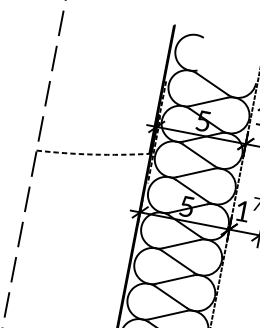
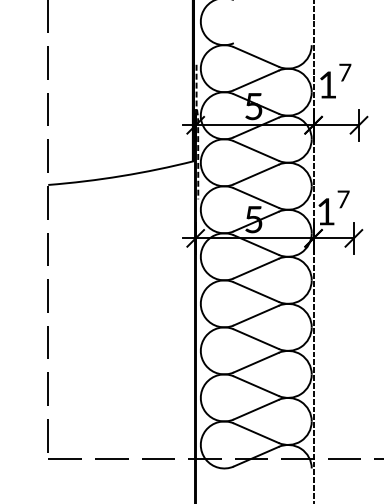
line: (93, 154) -> (121, 176), dashed -> solid

